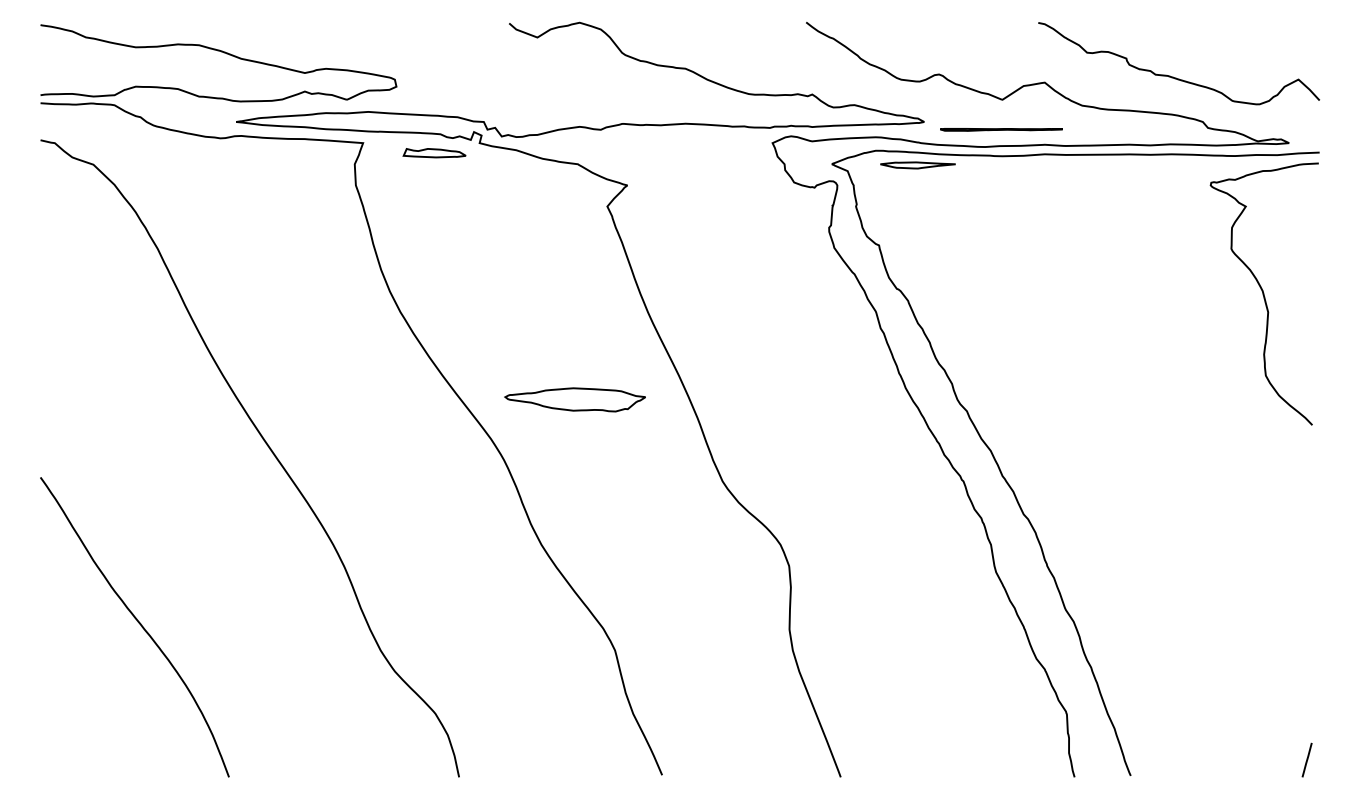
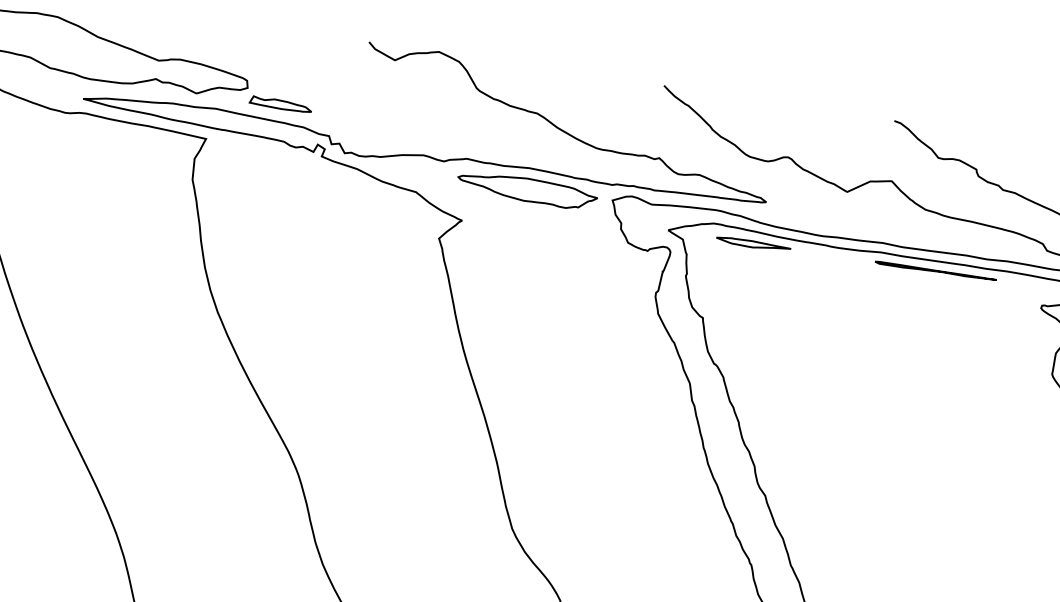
line: (1001, 129) -> (935, 271), moved
part: (434, 153) -> (280, 104), moved
part: (574, 399) -> (526, 189), moved

